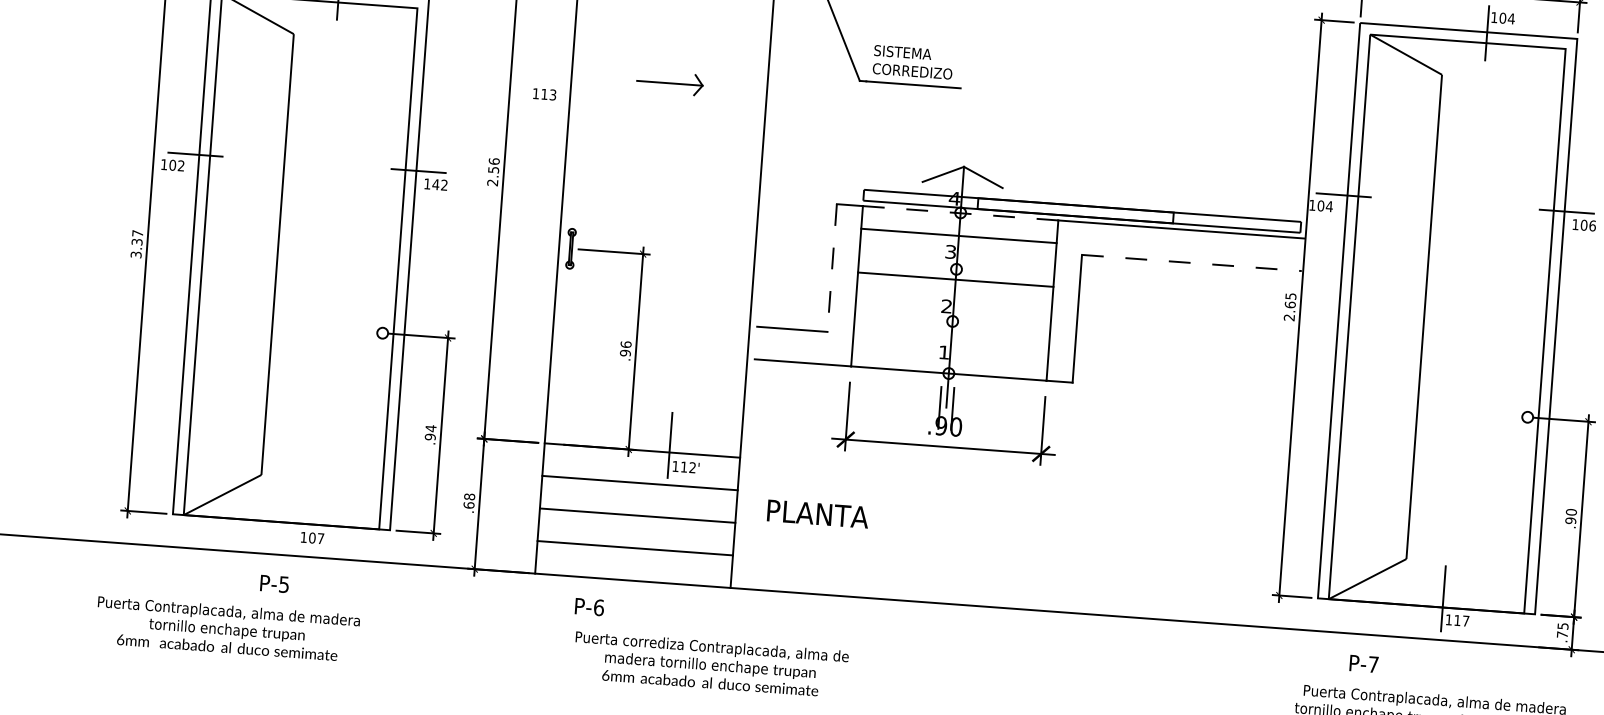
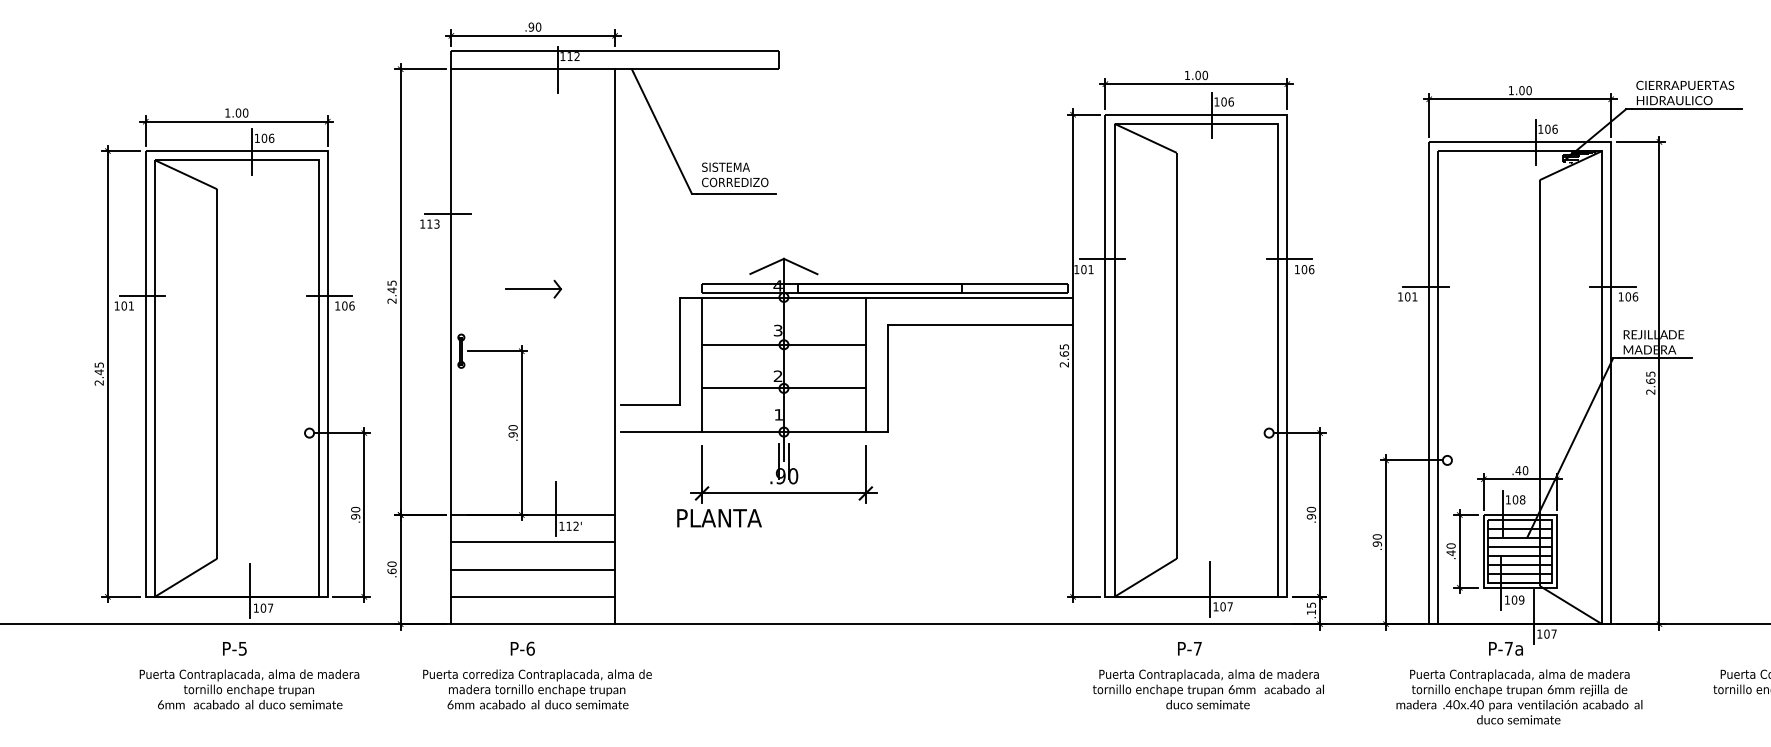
text: (1510, 18) -> (1230, 101), 104 -> 106
part: (669, 82) -> (533, 288), moved
line: (566, 83) -> (447, 213), added
text: (180, 165) -> (130, 305), 102 -> 101
text: (493, 165) -> (391, 286), 2.56 -> 2.45
text: (439, 184) -> (347, 305), 142 -> 106
text: (1328, 206) -> (1090, 269), 104 -> 101
line: (960, 212) -> (783, 297), dashed -> solid
line: (958, 235) -> (783, 344), moved
text: (136, 243) -> (98, 373), 3.37 -> 2.45
line: (1192, 263) -> (980, 325), dashed -> solid
line: (832, 268) -> (680, 351), dashed -> solid
line: (955, 279) -> (783, 388), moved
text: (625, 344) -> (512, 427), .96 -> .90
text: (430, 428) -> (355, 509), .94 -> .90
text: (469, 495) -> (391, 563), .68 -> .60
text: (817, 514) -> (719, 518), moved
line: (298, 515) -> (250, 590), added
text: (589, 606) -> (522, 648), moved
text: (1456, 620) -> (1222, 606), 117 -> 107
text: (227, 629) -> (249, 689), moved
text: (1562, 633) -> (1311, 611), .75 -> .15
text: (1363, 663) -> (1189, 648), moved
text: (710, 664) -> (537, 689), moved

